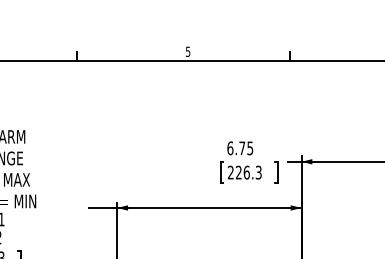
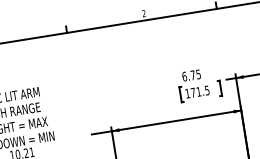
text: (188, 51) -> (144, 13), 5 -> 2
text: (244, 172) -> (197, 92), 226.3 -> 171.5

